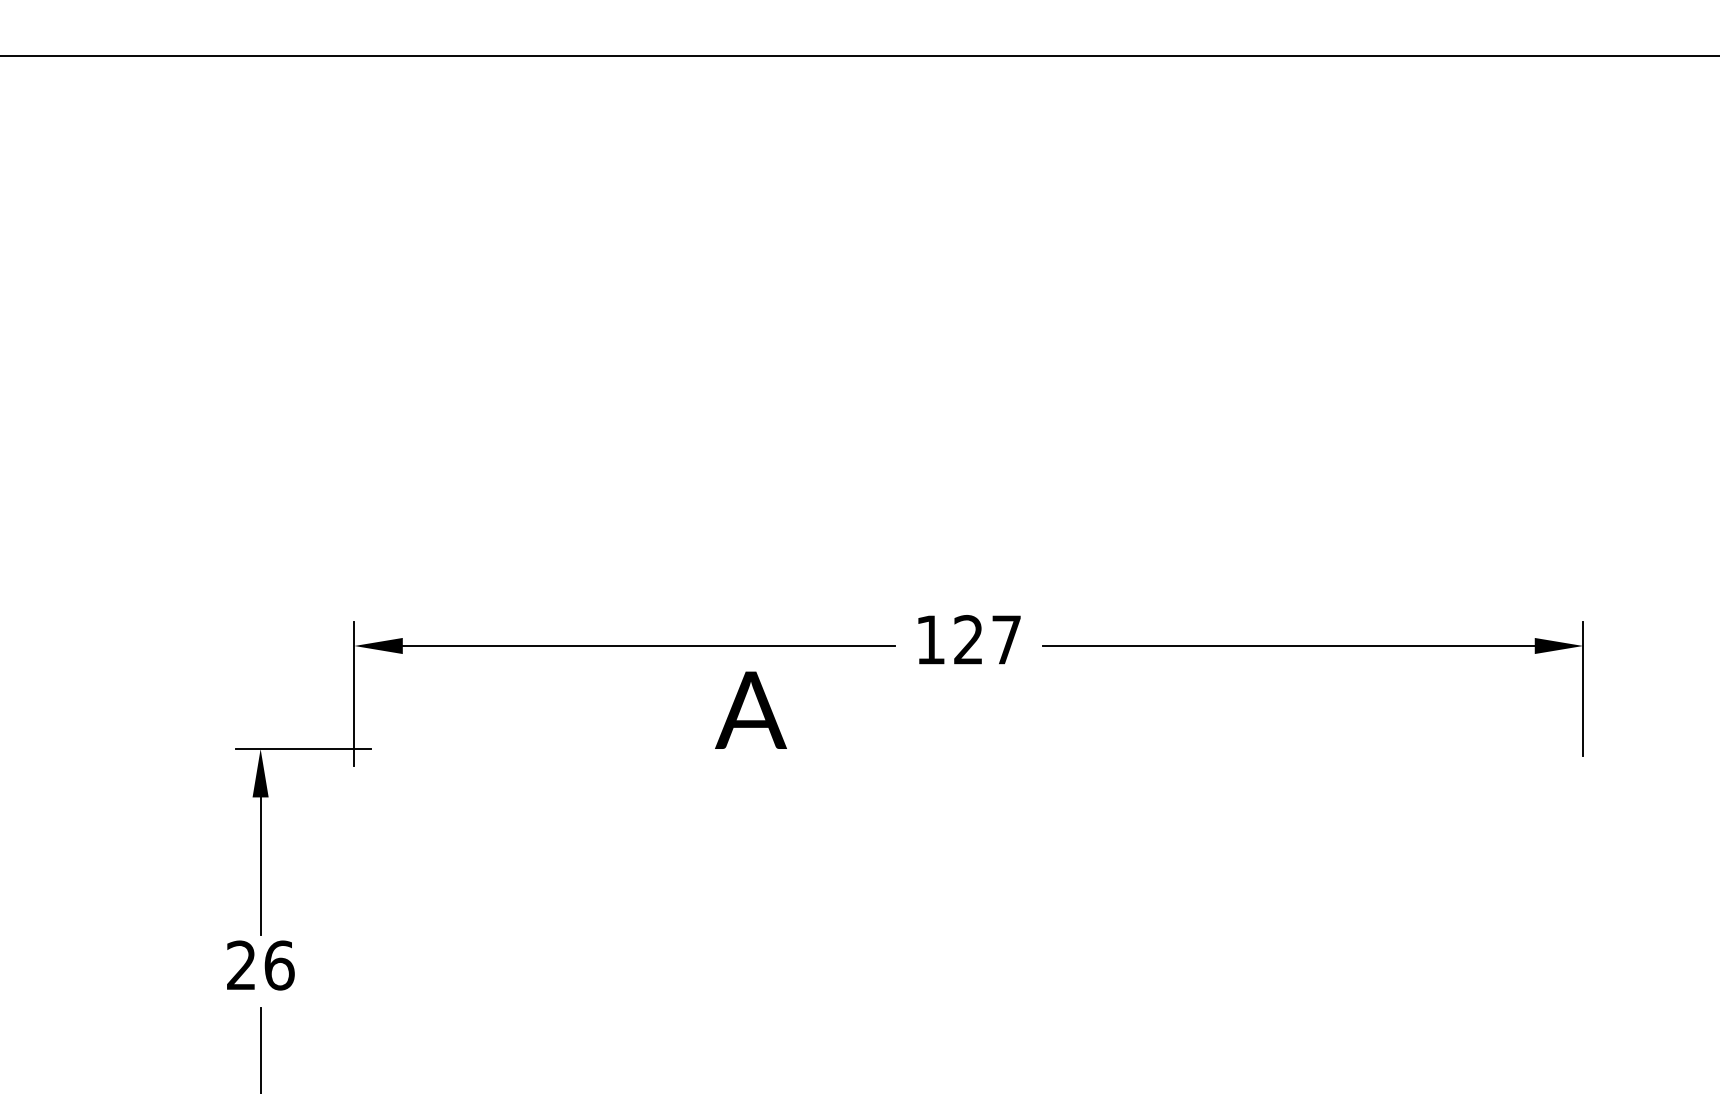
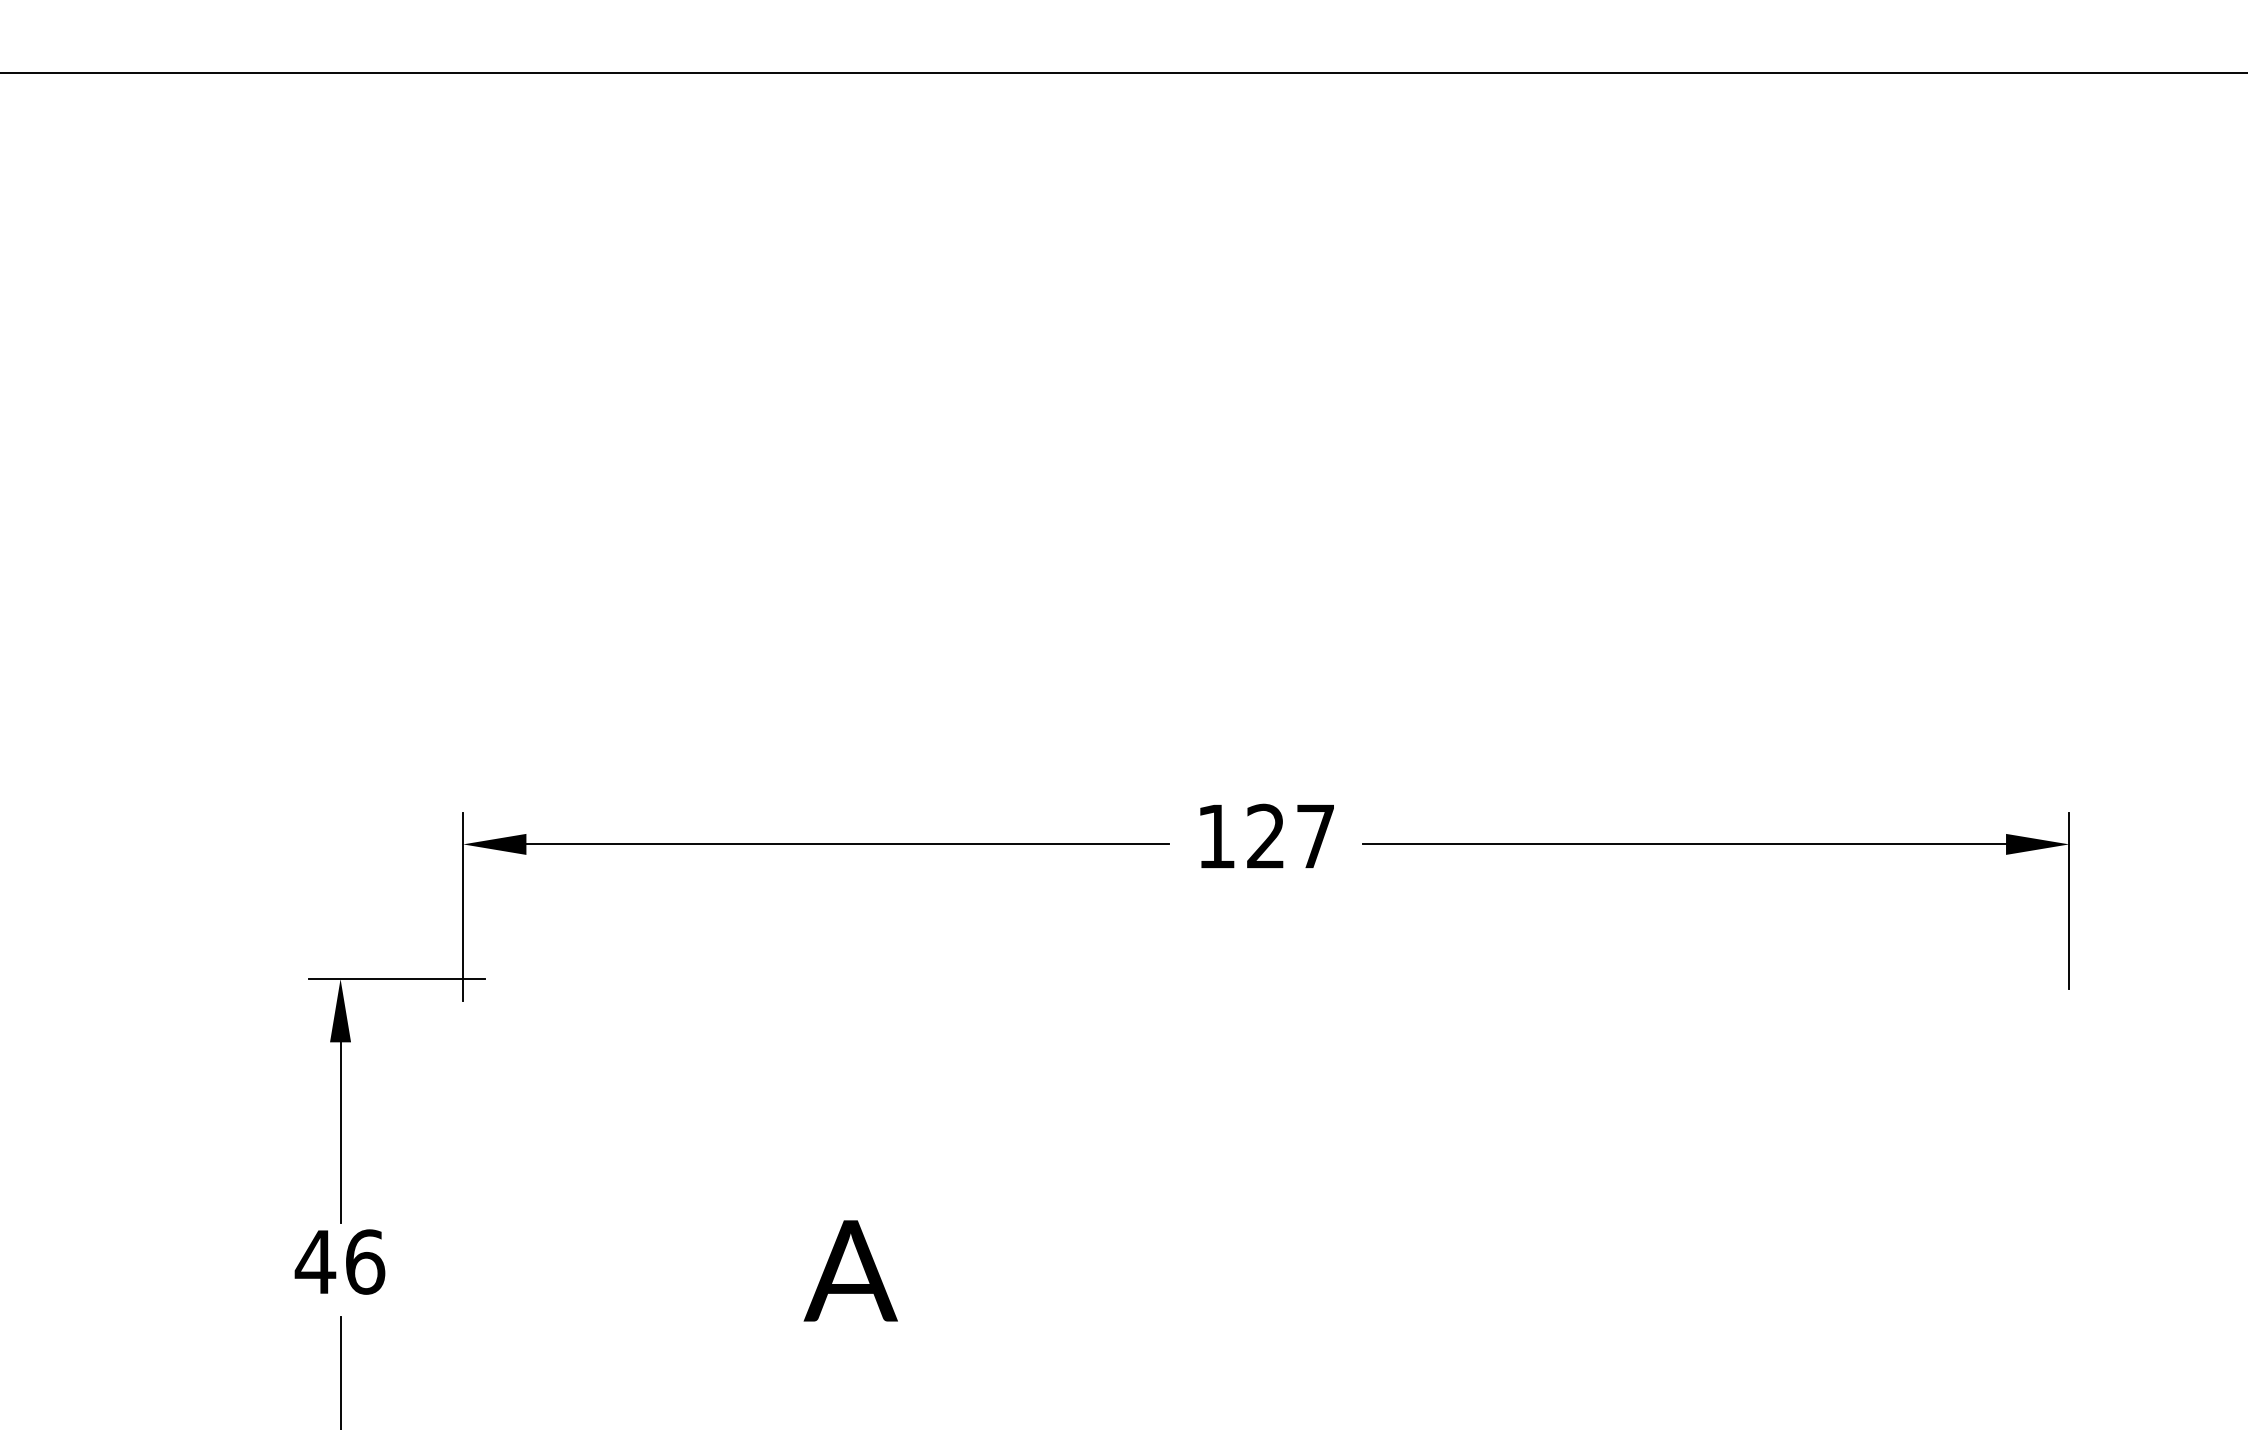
text: (750, 709) -> (850, 1269), moved
text: (241, 964) -> (315, 1260), 26 -> 46

